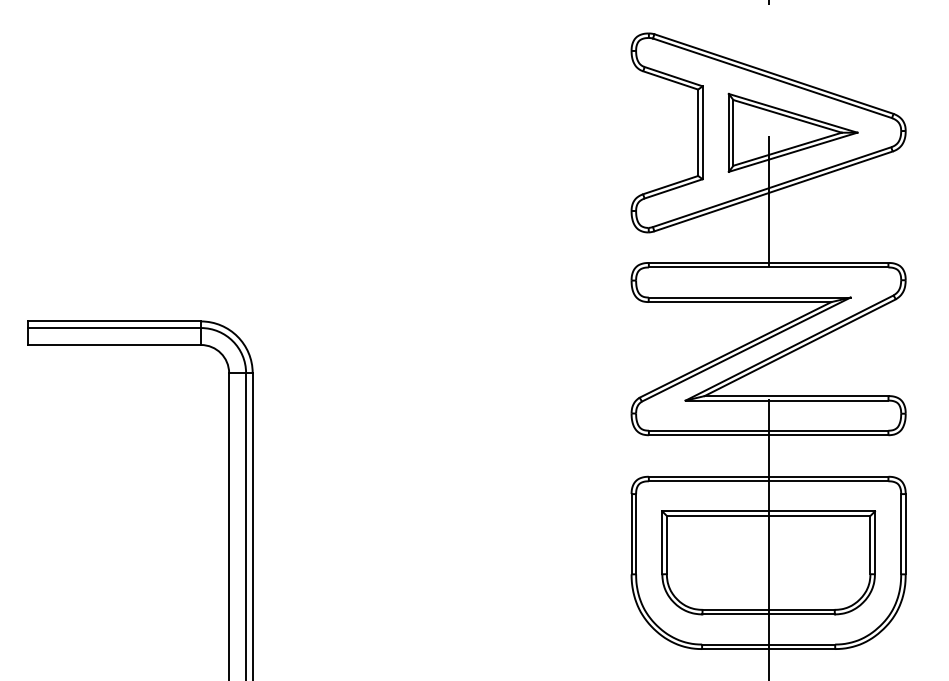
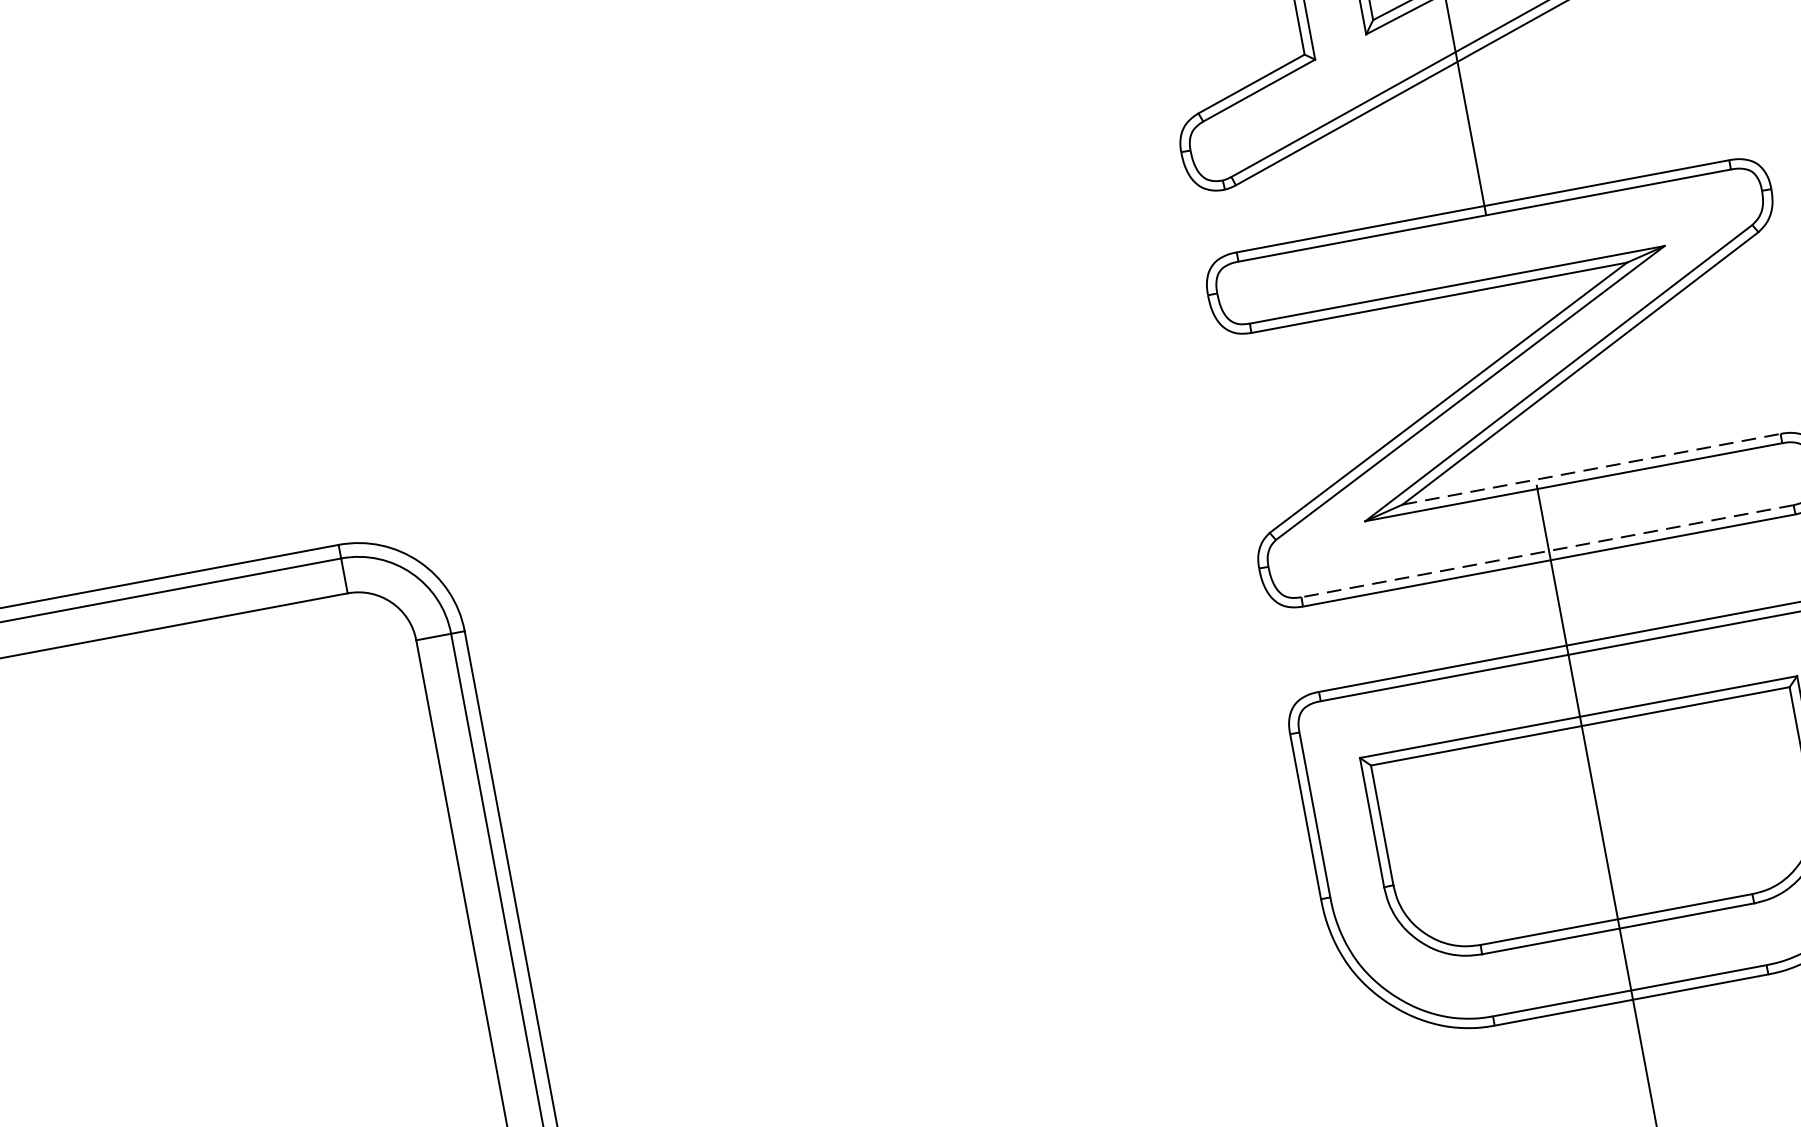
line: (796, 396) -> (1591, 470), solid -> dashed
line: (768, 430) -> (1547, 550), solid -> dashed

